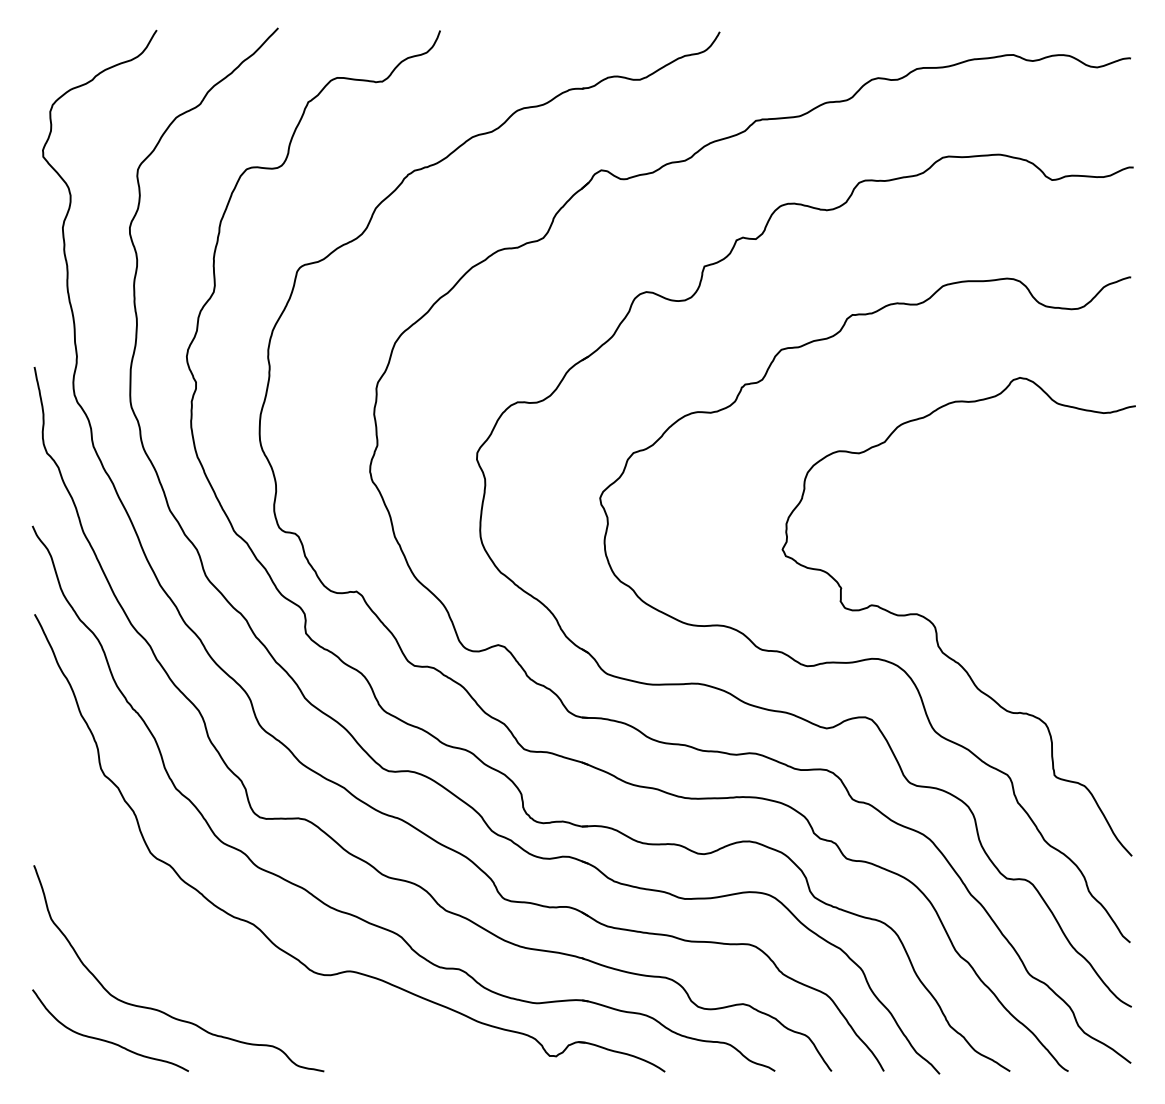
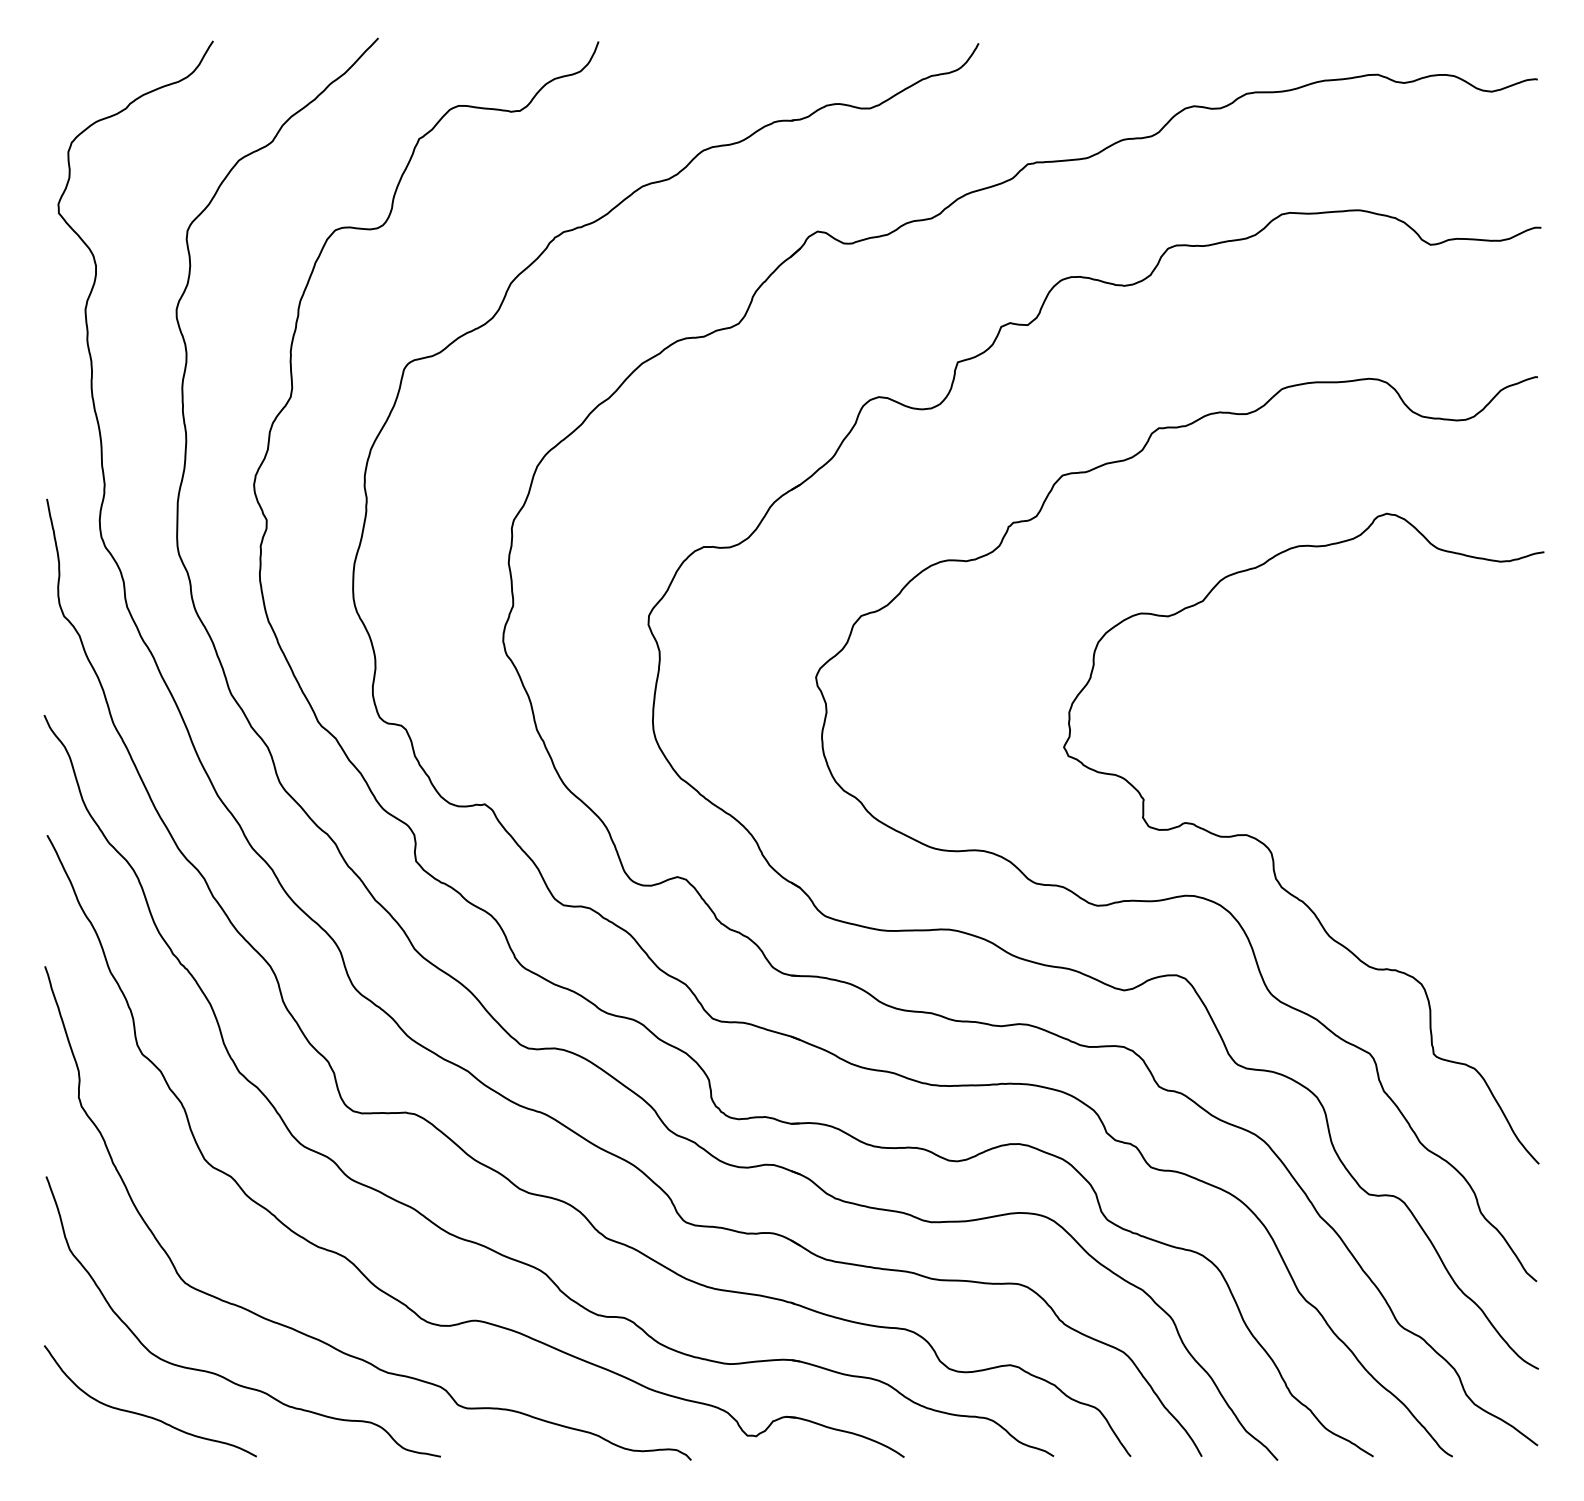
curve: (232, 983) -> (316, 1337), added

